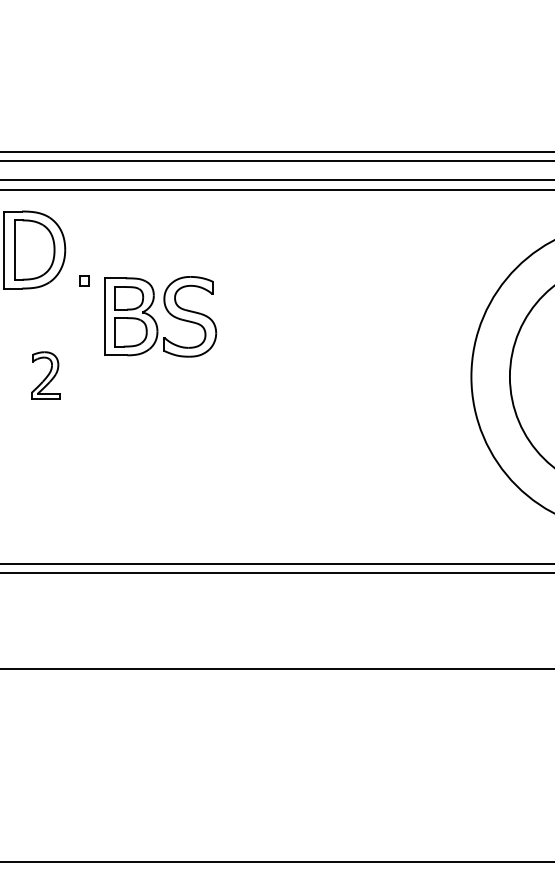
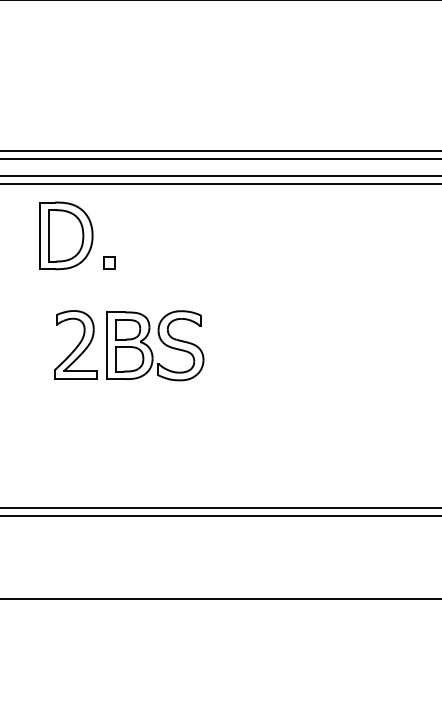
part: (84, 281) -> (109, 263), size x1.43
part: (154, 318) -> (150, 347), moved
part: (45, 375) -> (75, 344), size x1.67

